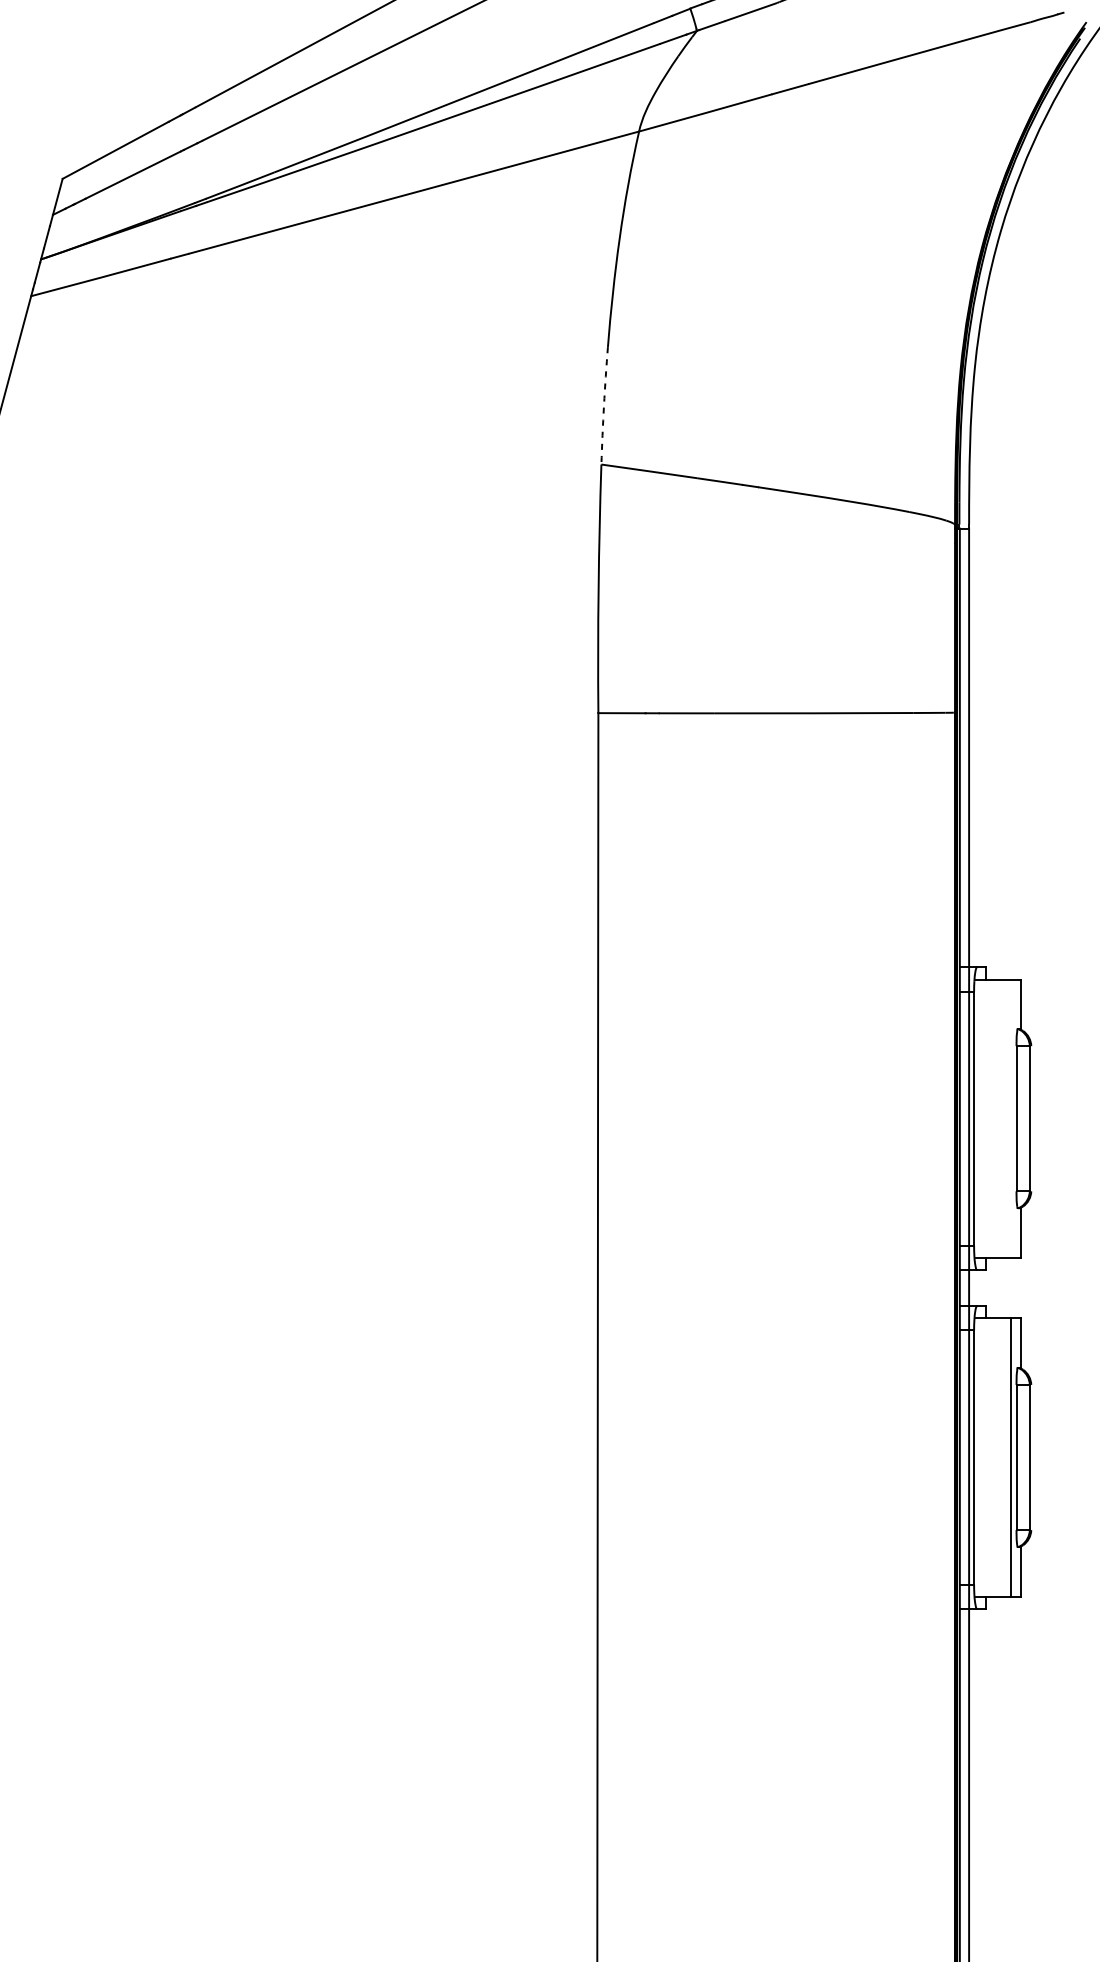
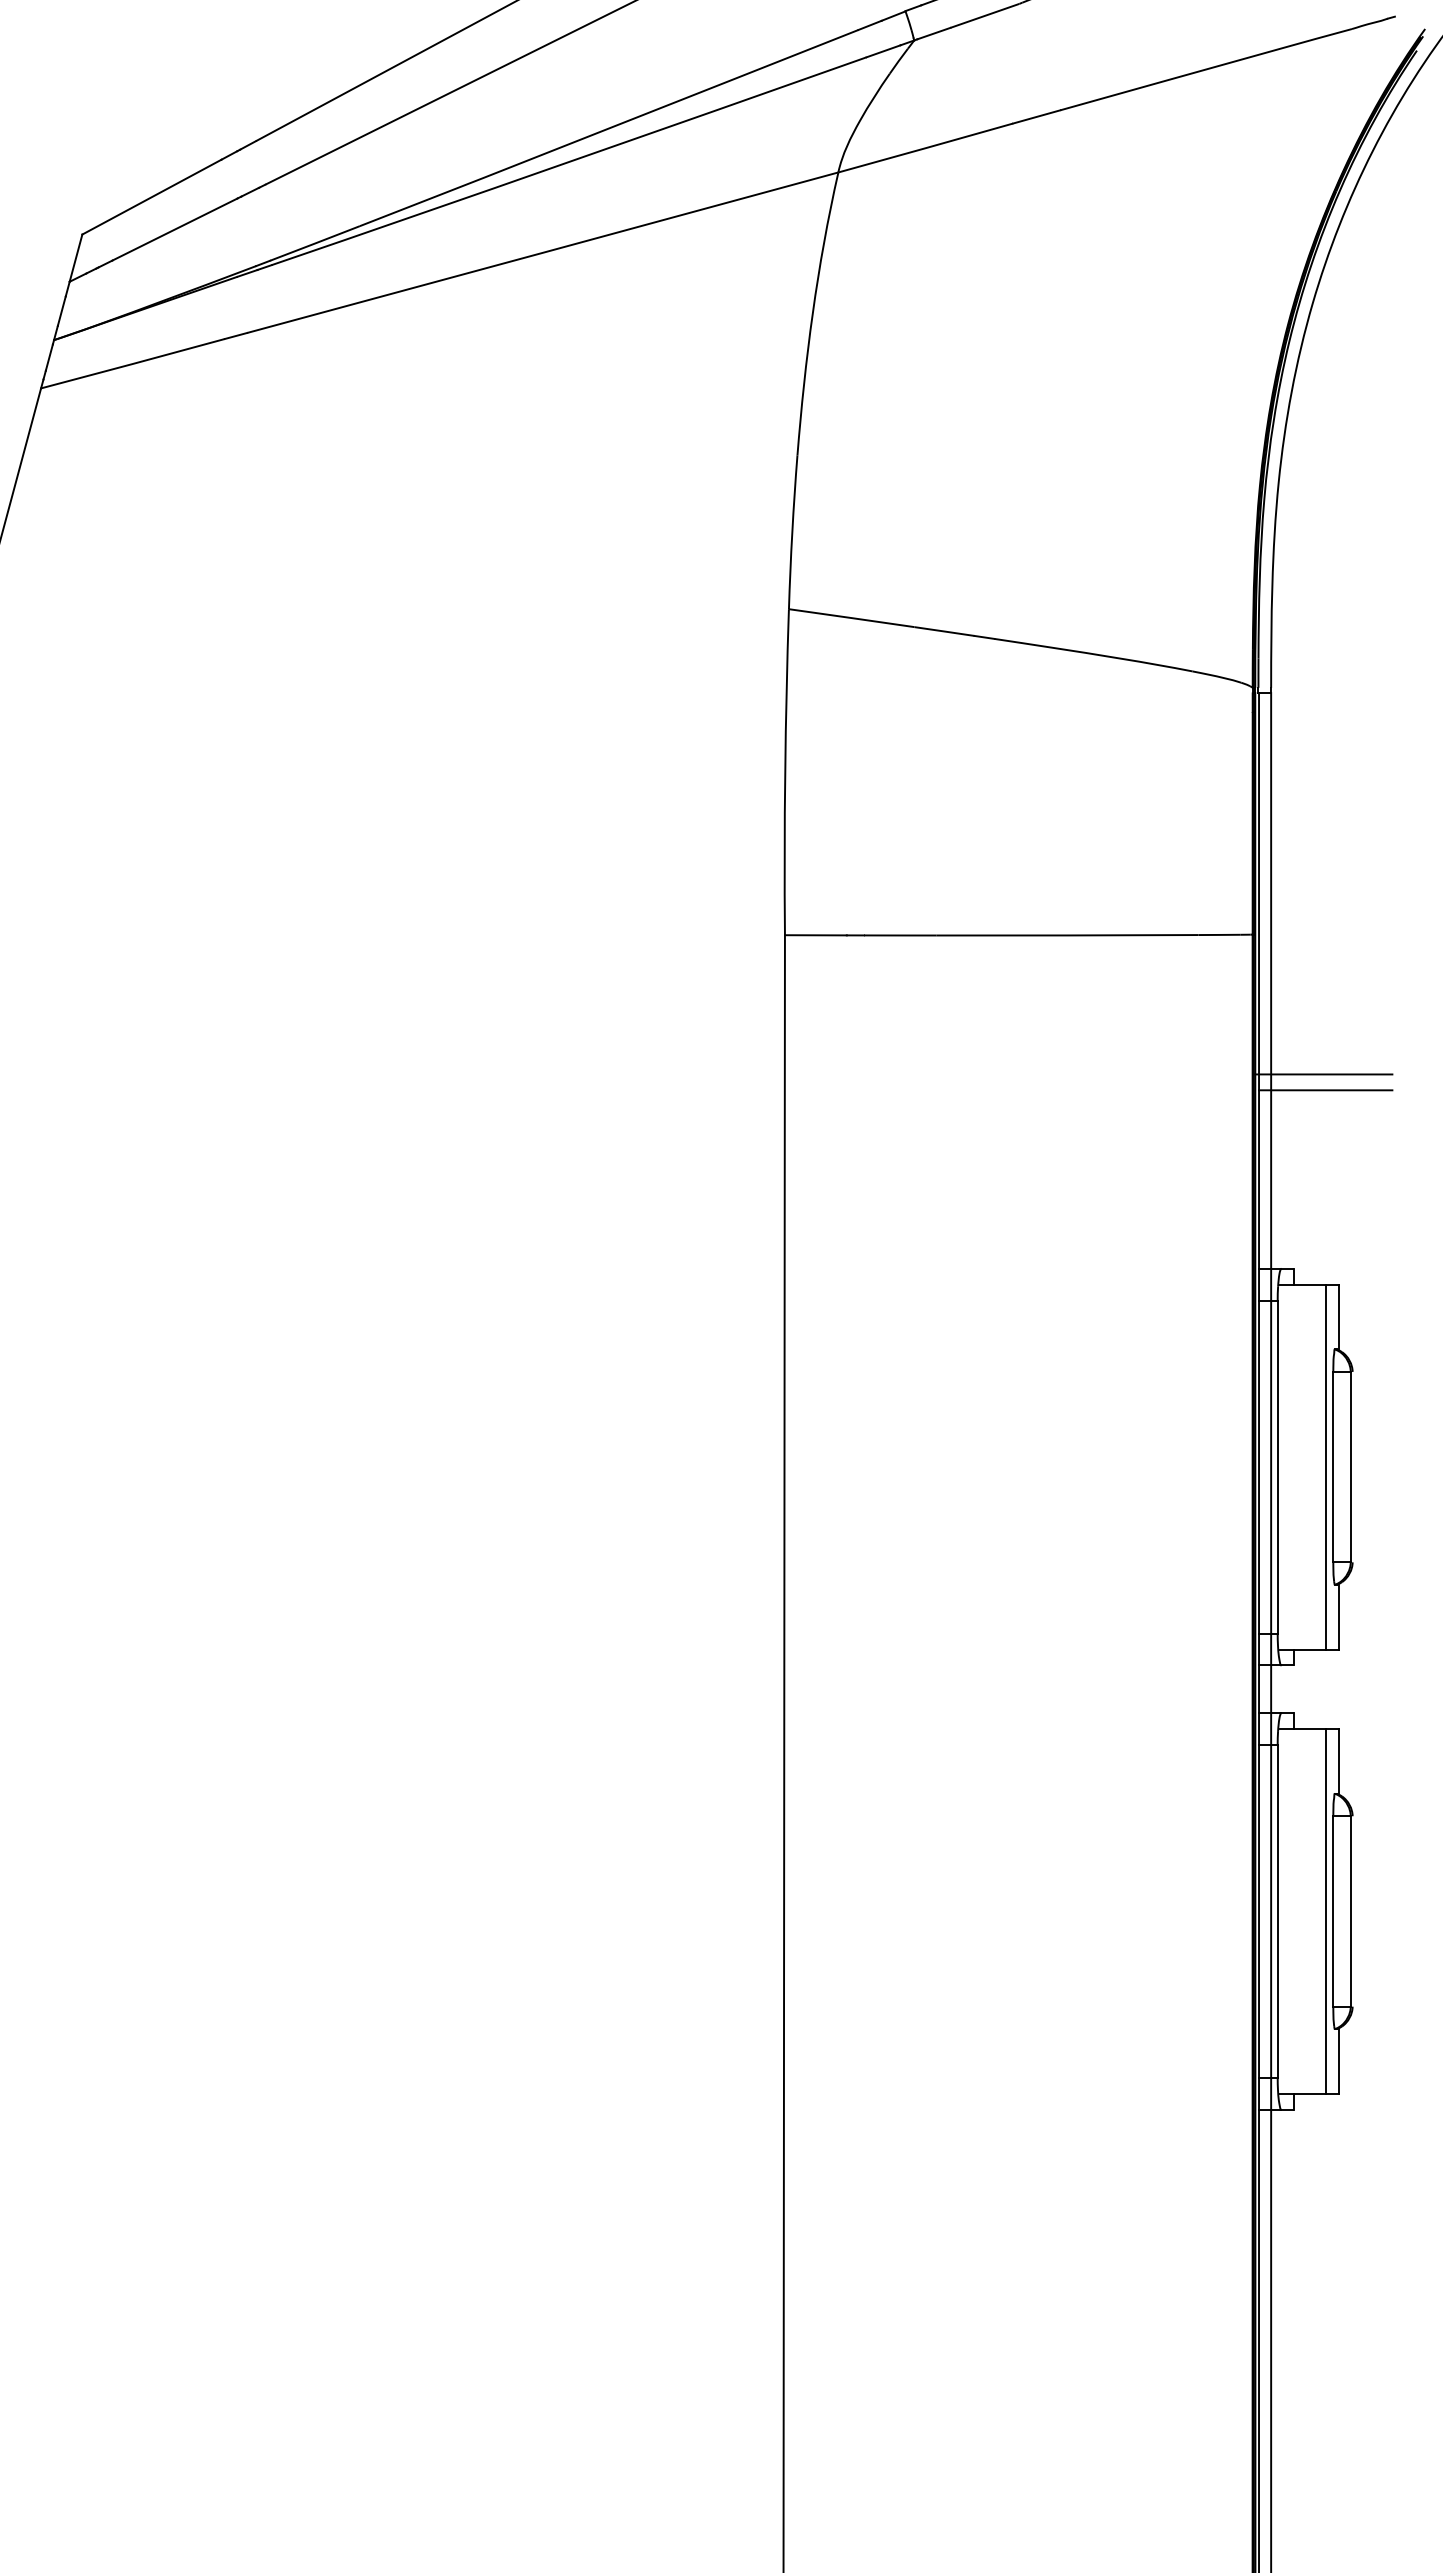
arc: (604, 406) -> (792, 532), dashed -> solid
line: (1009, 819) -> (1323, 1074), added
line: (1010, 831) -> (1325, 1090), added
line: (1010, 1118) -> (1325, 1466), added

